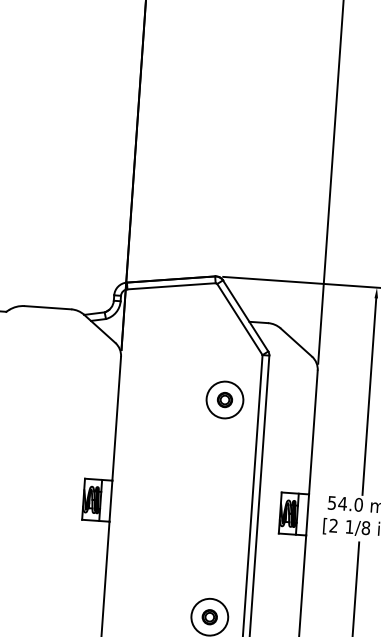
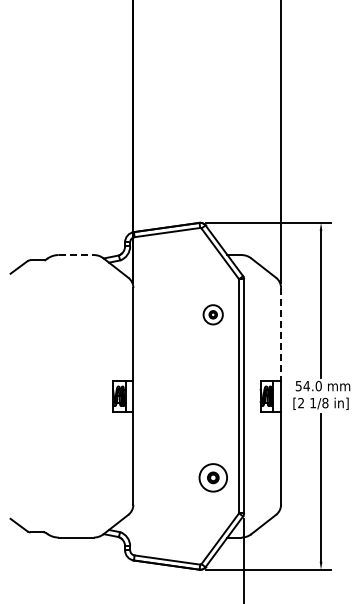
line: (48, 308) -> (76, 255), solid -> dashed
part: (223, 399) -> (212, 314), size x0.7
line: (313, 432) -> (281, 334), solid -> dashed

